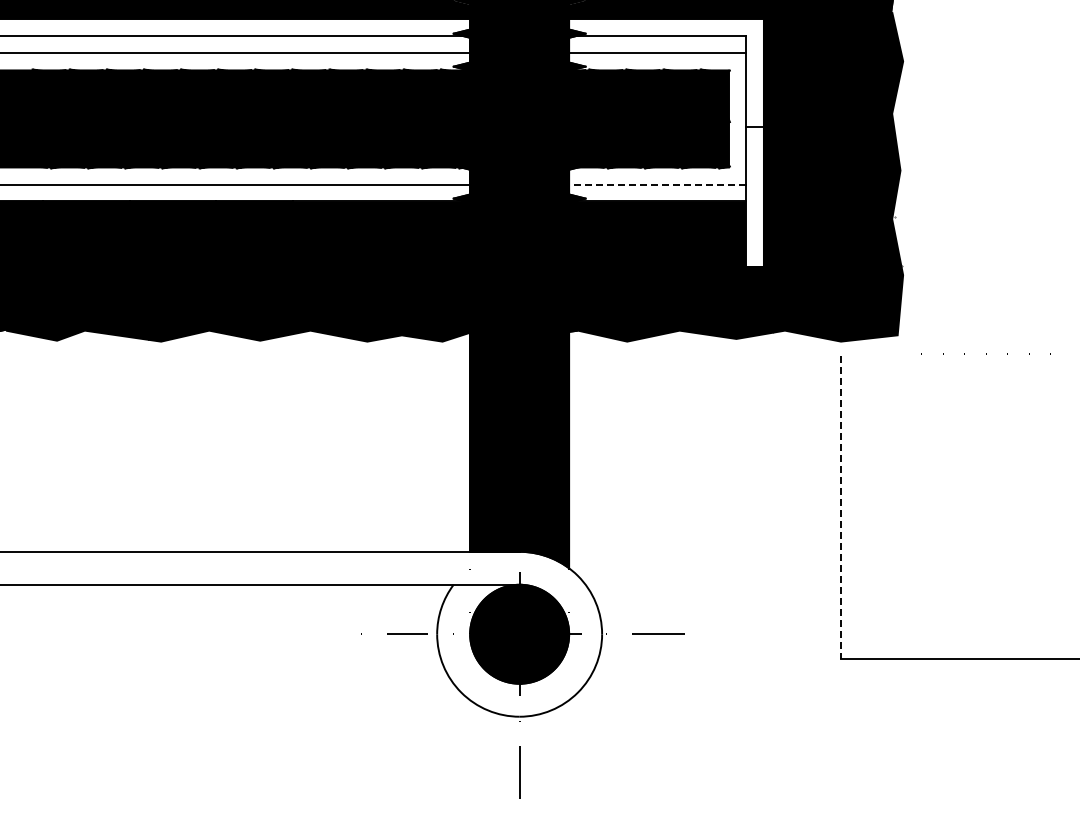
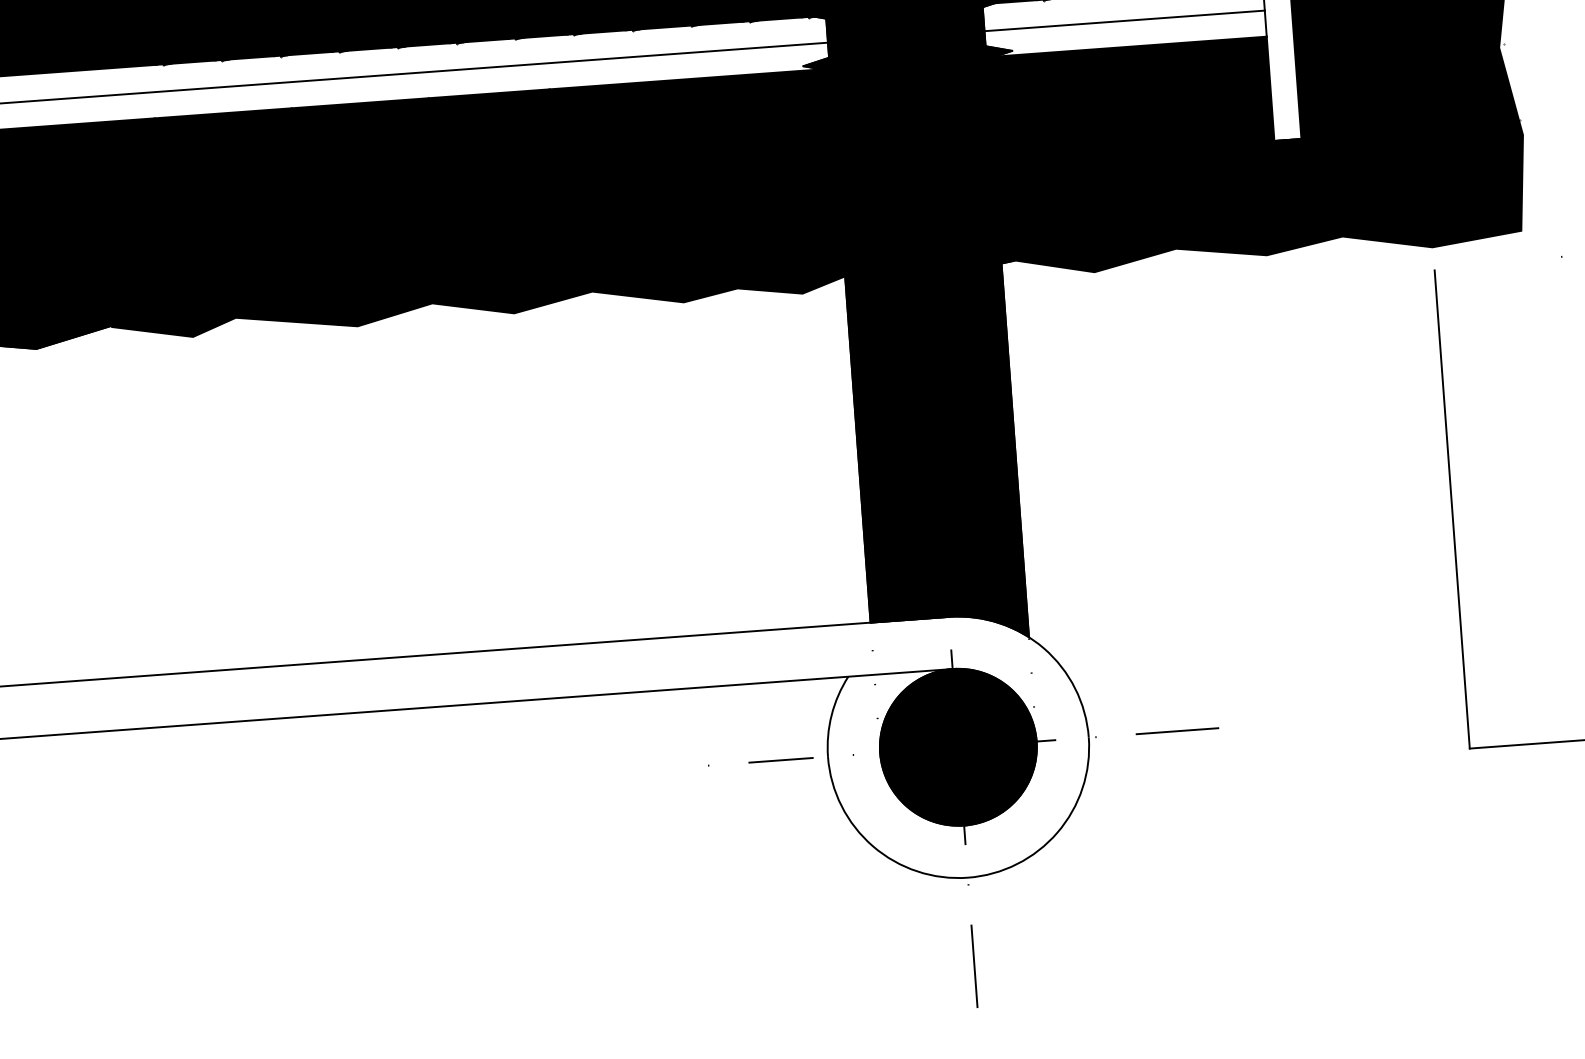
line: (657, 184) -> (1124, 20), dashed -> solid
line: (841, 507) -> (1452, 509), dashed -> solid

